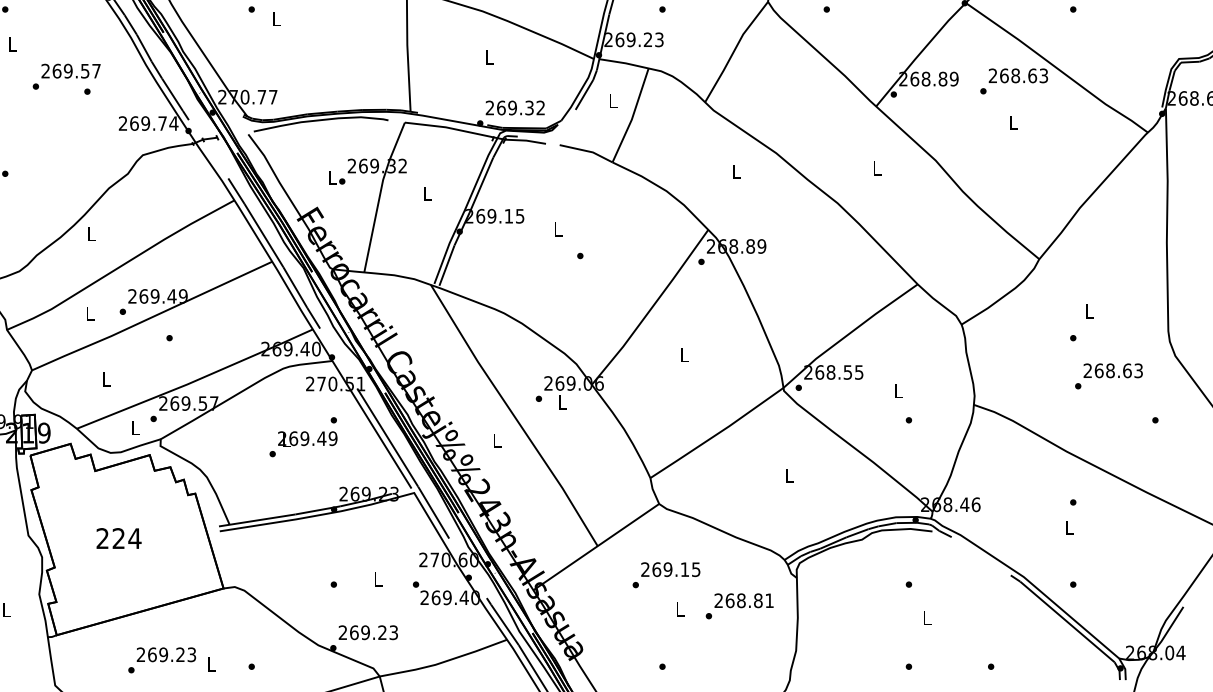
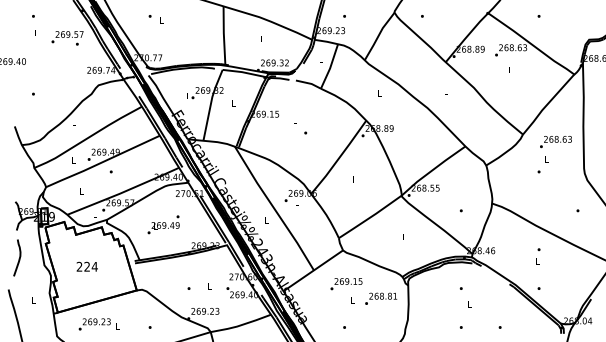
text: (66, 79) -> (67, 38), moved
text: (1107, 377) -> (555, 142), moved
text: (303, 436) -> (163, 224), moved
text: (170, 660) -> (98, 324), moved

